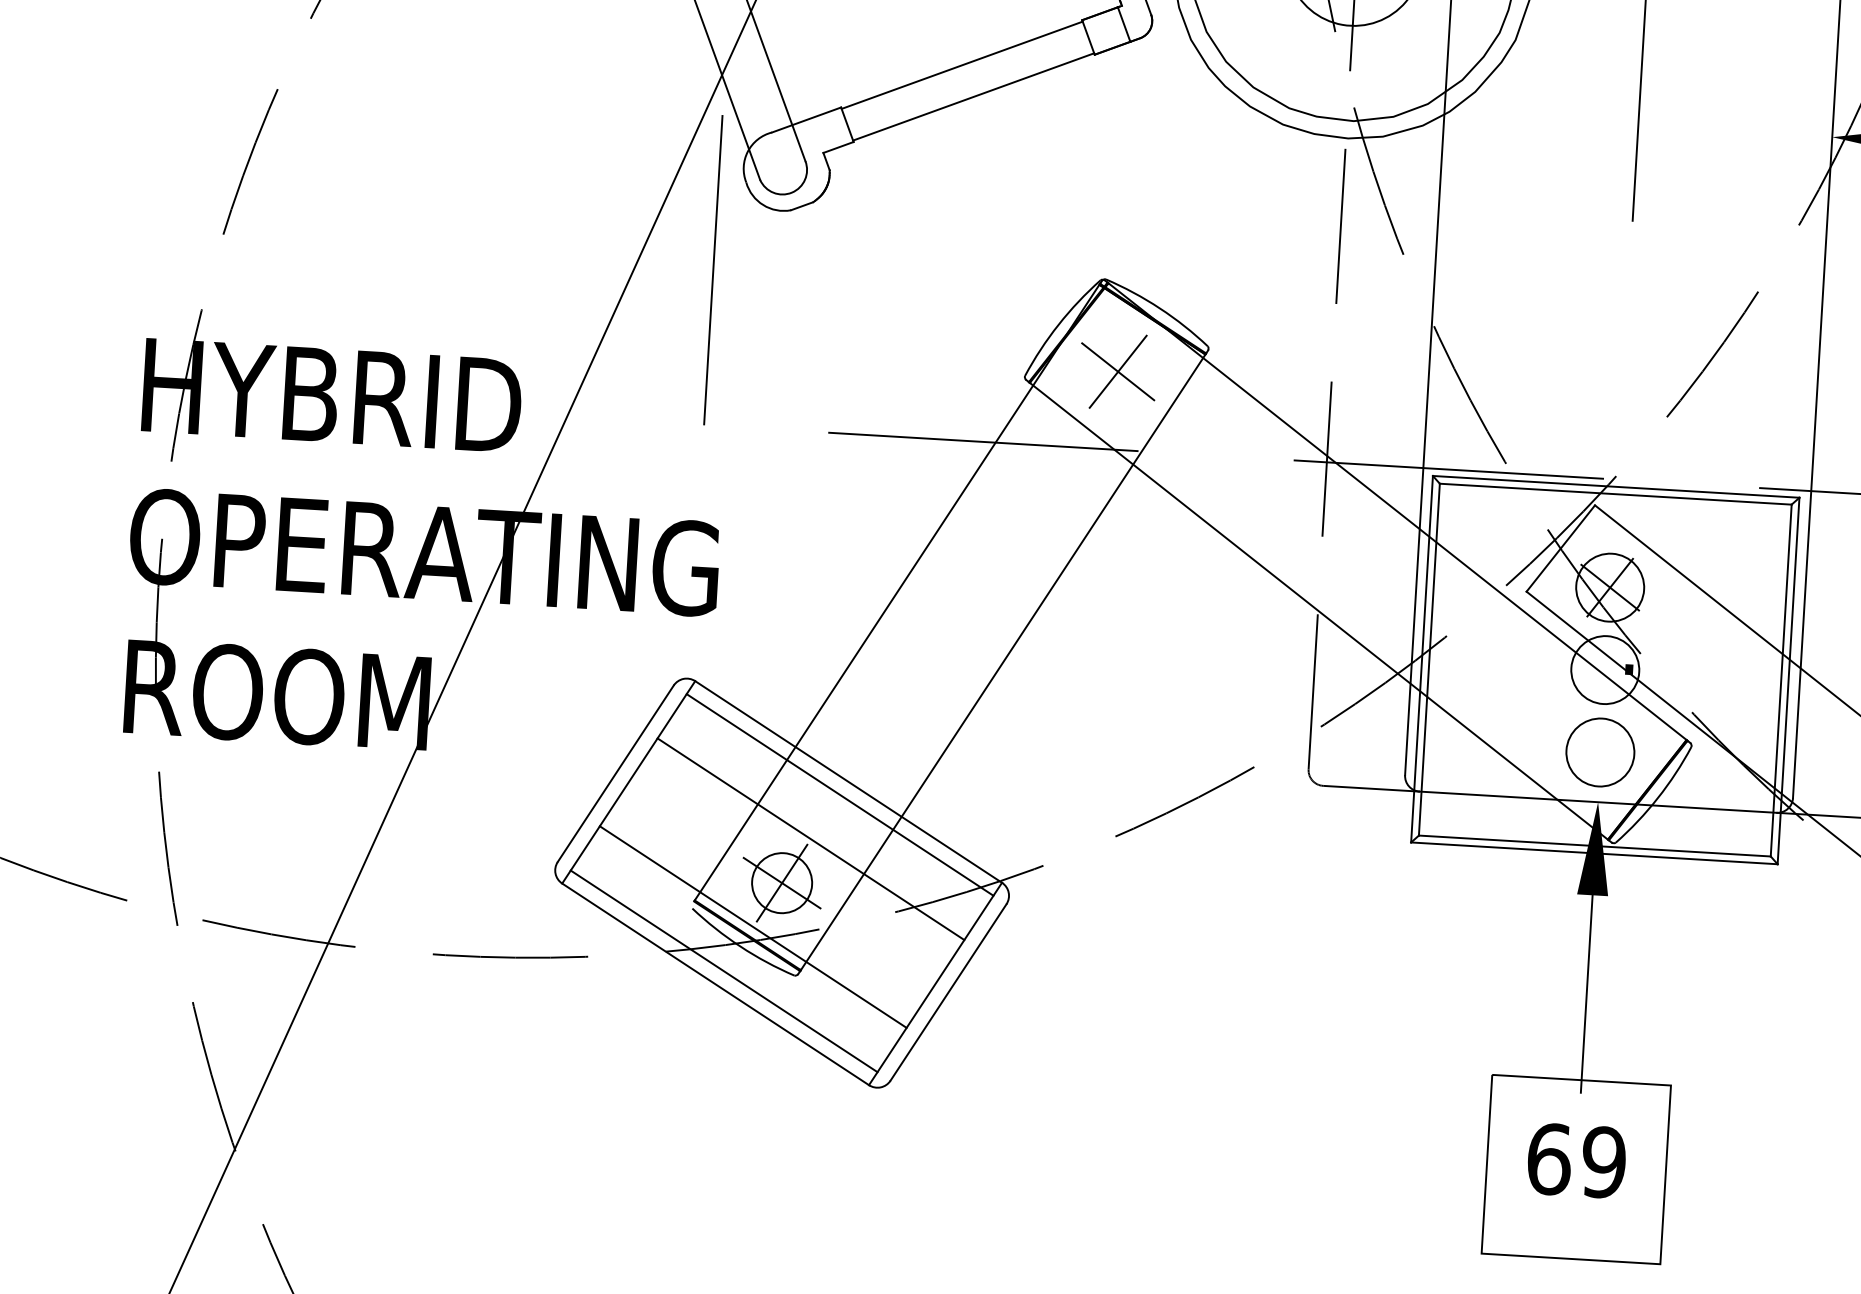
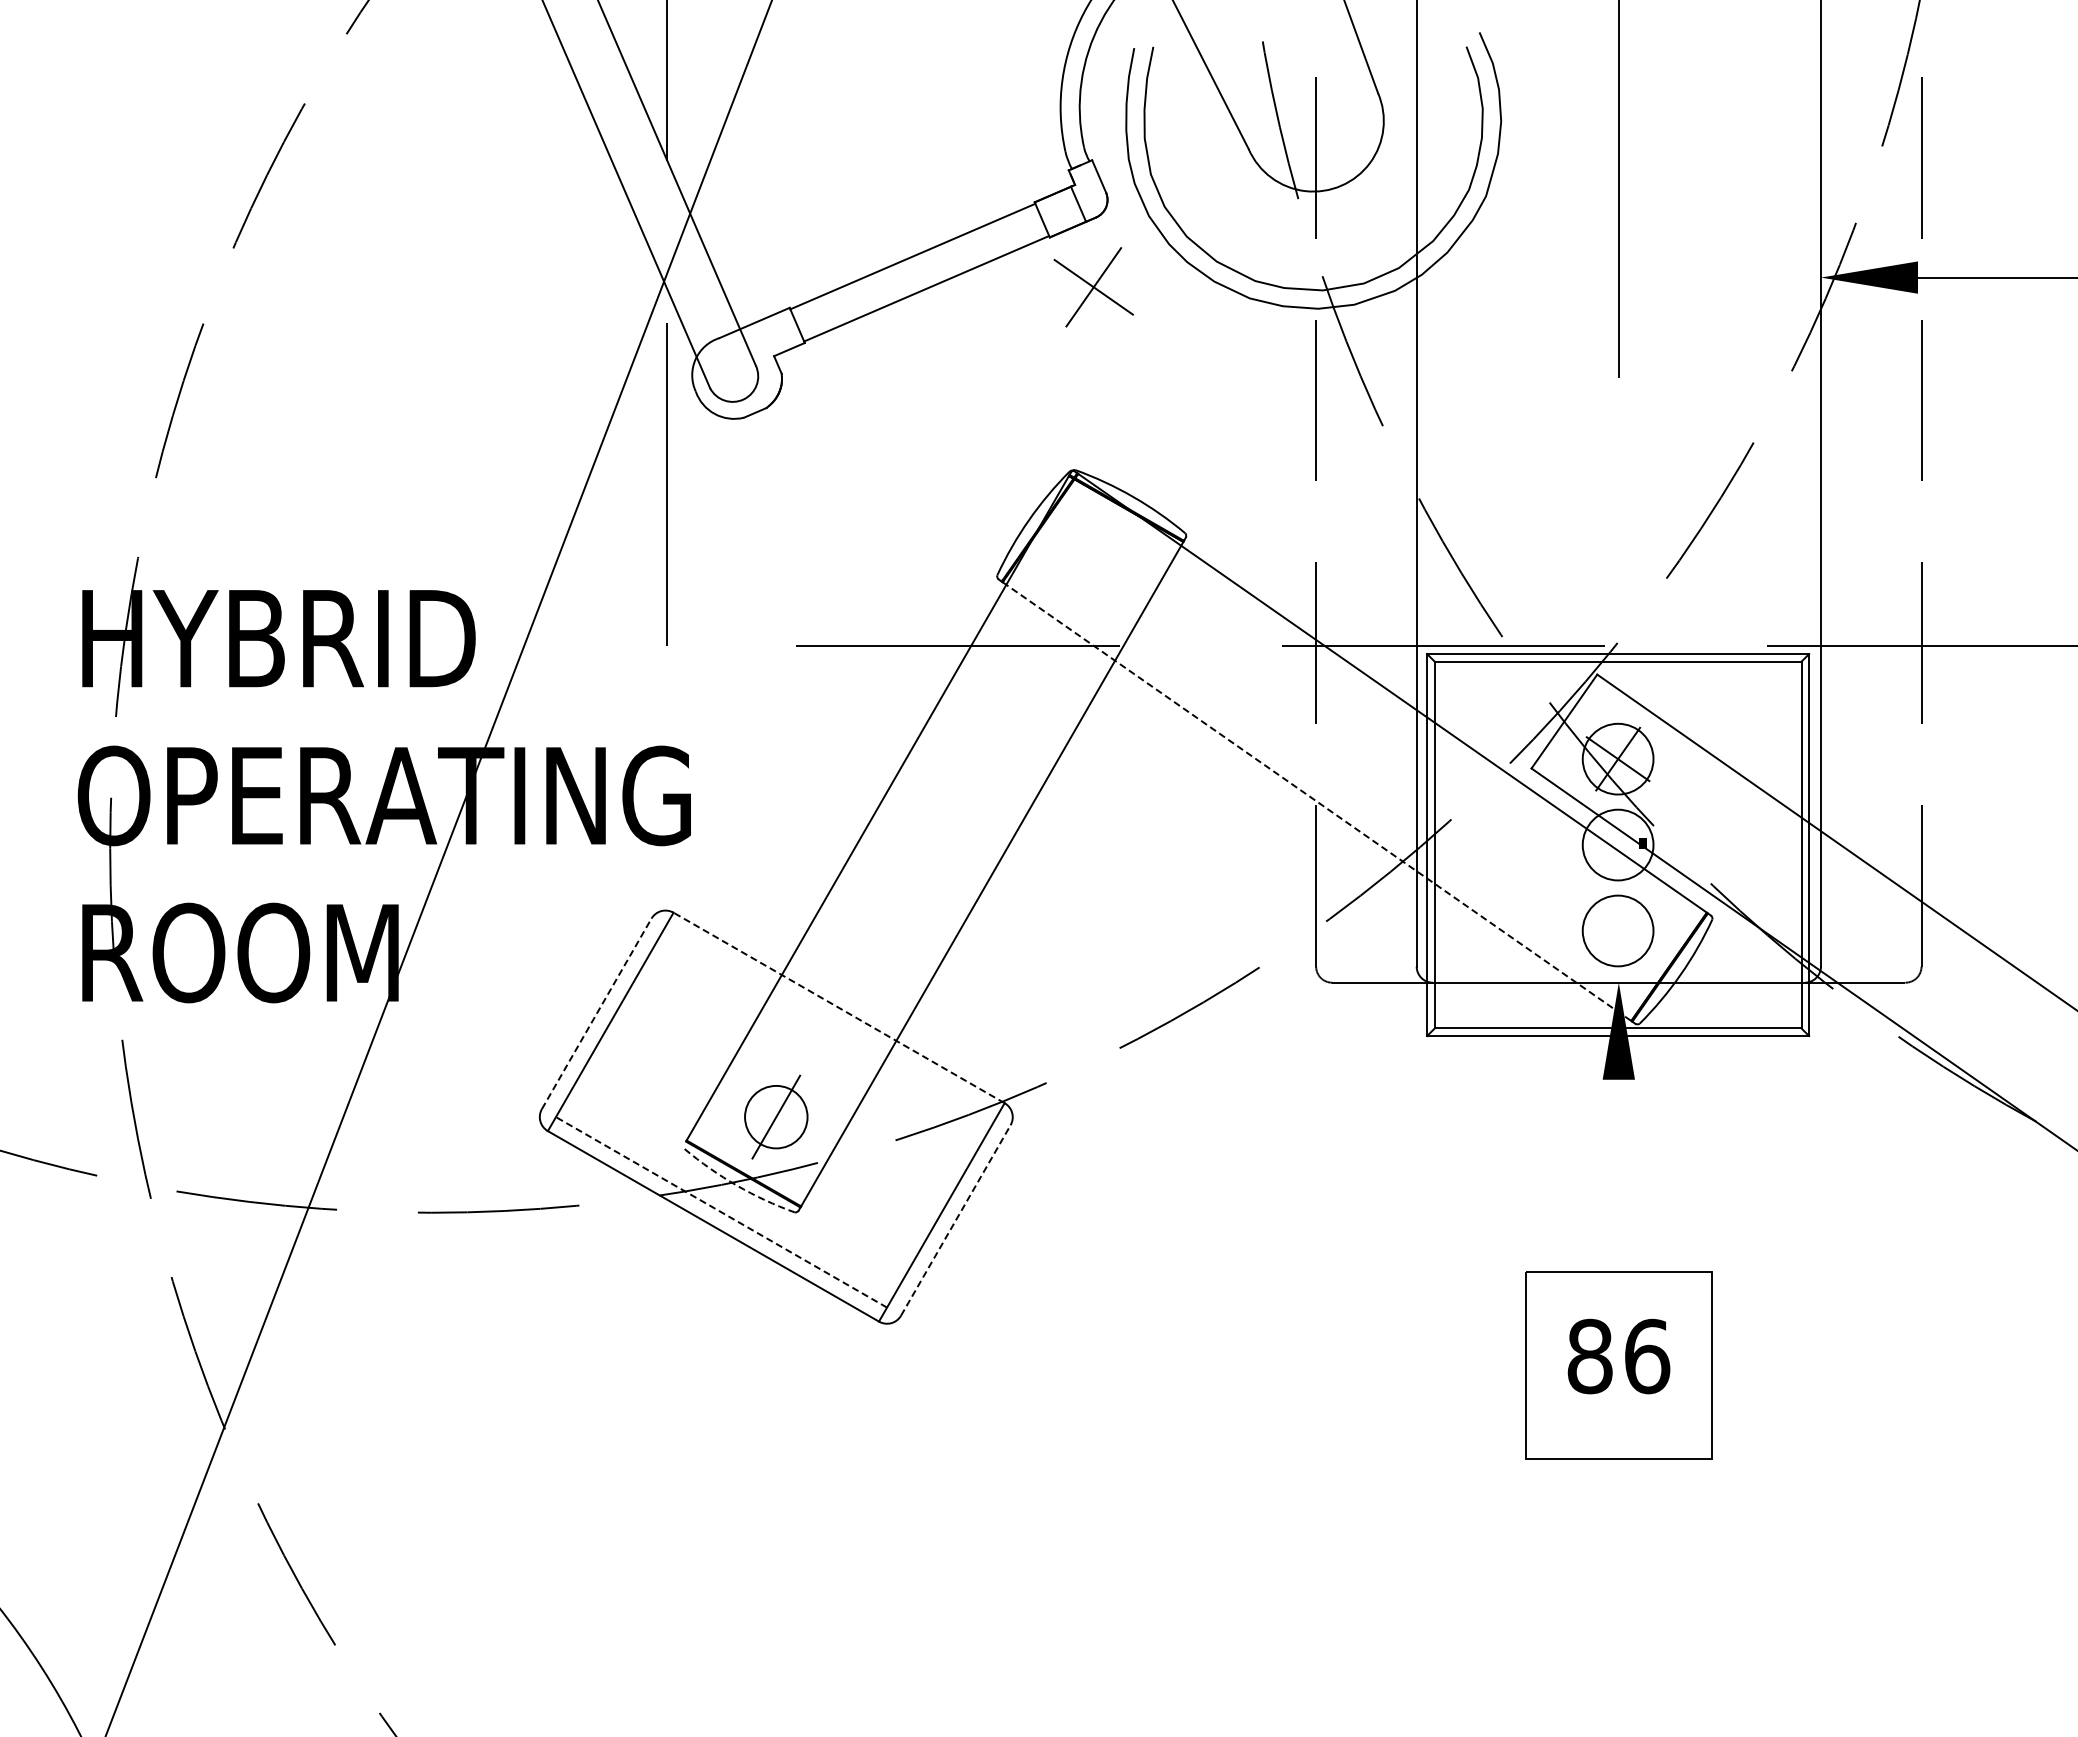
part: (1117, 371) -> (1093, 287), moved
line: (1319, 611) -> (1317, 801), solid -> dashed
line: (615, 773) -> (596, 1013), solid -> dashed
line: (849, 781) -> (839, 1007), solid -> dashed
line: (839, 794) -> (830, 1021), removed
line: (810, 838) -> (803, 1069), removed
line: (781, 882) -> (775, 1116), removed
line: (752, 926) -> (748, 1164), removed
arc: (740, 946) -> (736, 1185), solid -> dashed
line: (724, 971) -> (721, 1212), solid -> dashed
line: (948, 992) -> (955, 1220), solid -> dashed
line: (1586, 993) -> (1618, 1182), removed
text: (1576, 1160) -> (1618, 1356), 69 -> 86

